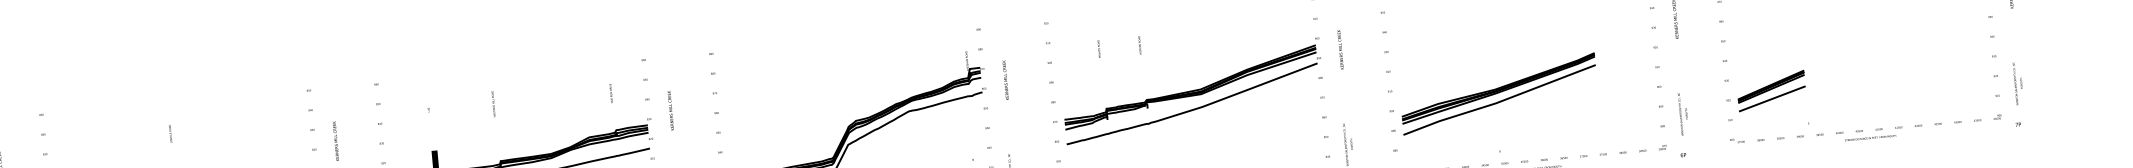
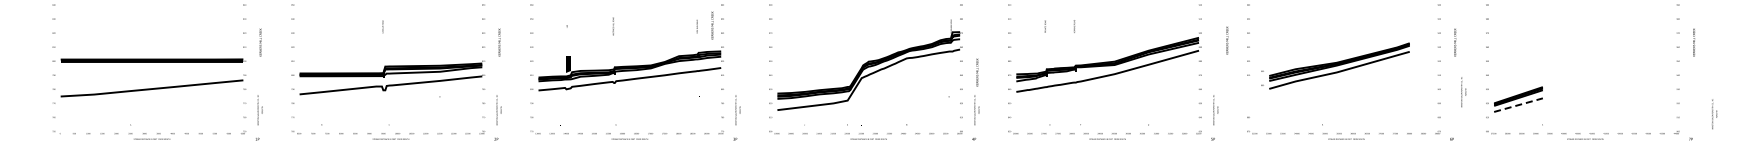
text: (1340, 49) -> (1227, 40), moved
text: (1005, 80) -> (977, 72), moved
text: (2018, 84) -> (1714, 114), moved
part: (1493, 93) -> (1335, 65), moved
line: (1772, 99) -> (1518, 105), solid -> dashed
text: (670, 110) -> (712, 25), moved
text: (1683, 114) -> (1463, 92), moved

